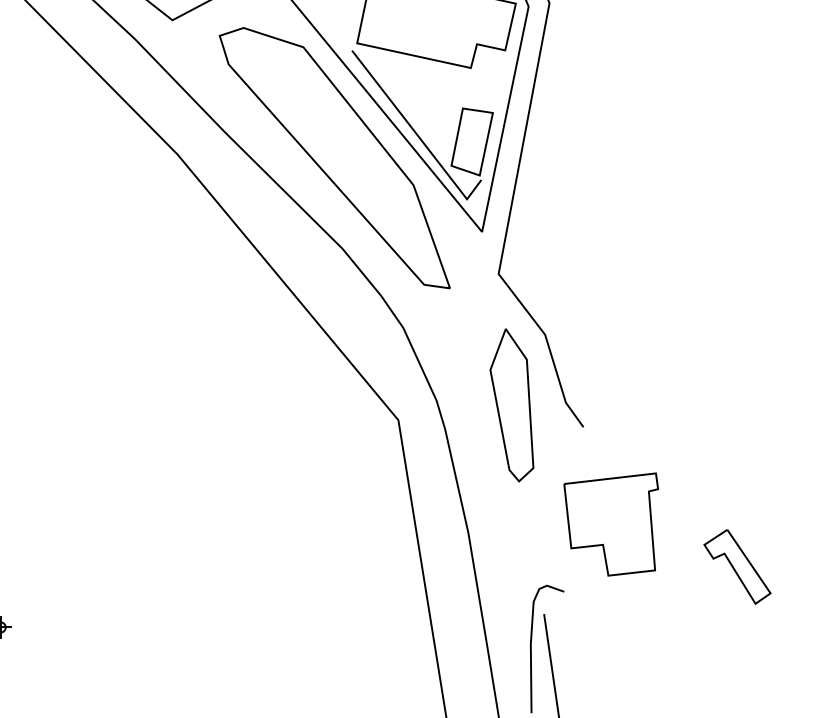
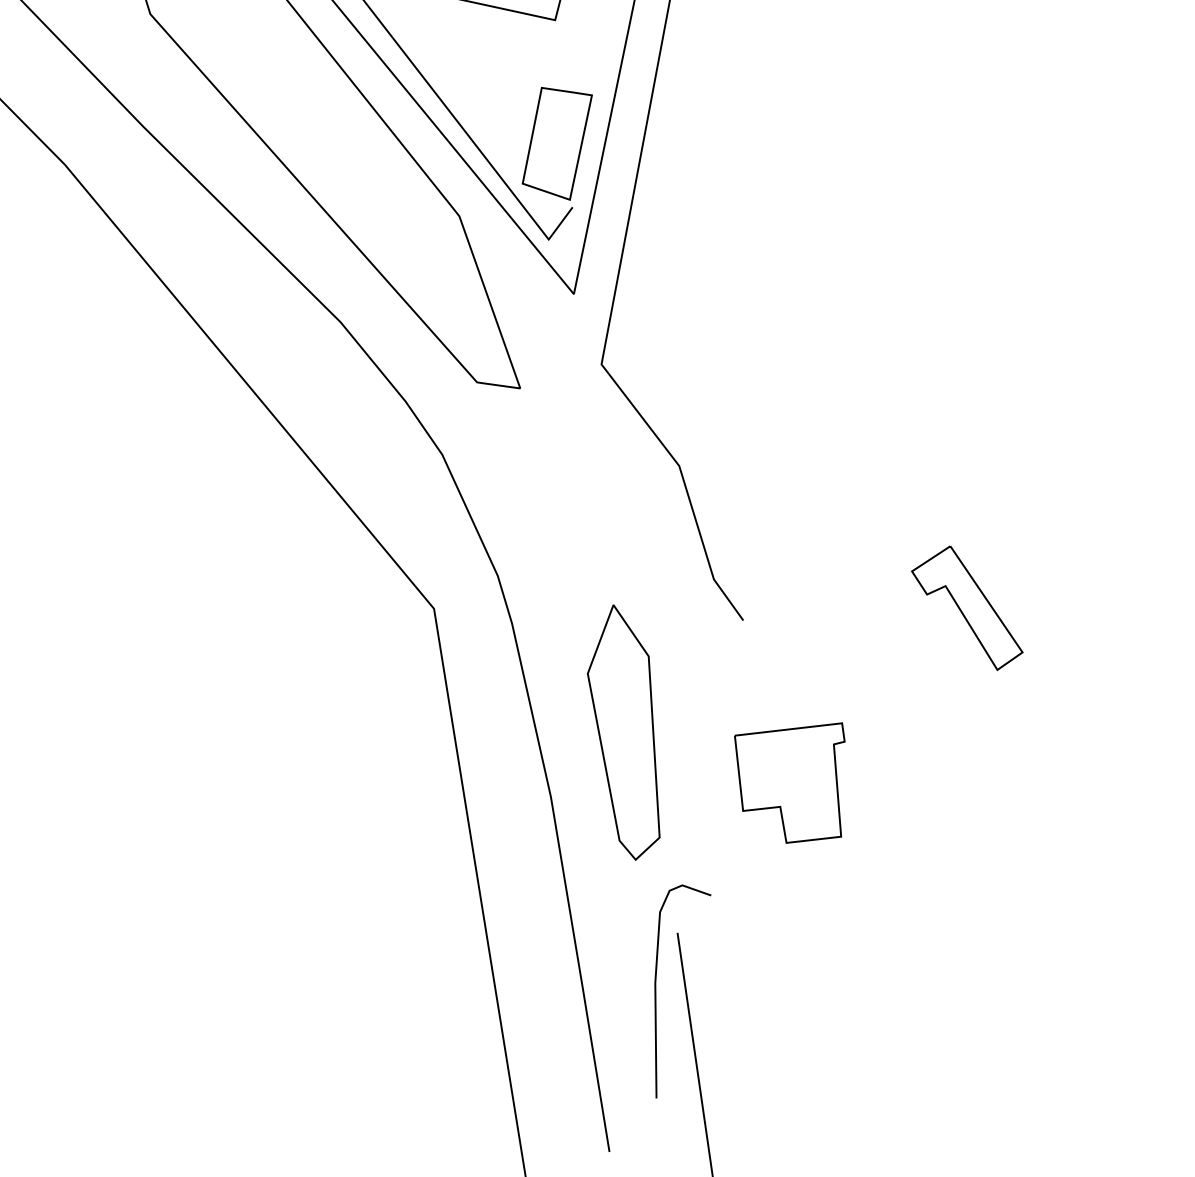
part: (511, 405) -> (623, 732), moved
part: (611, 524) -> (790, 783), size x0.7
part: (737, 566) -> (967, 607), moved

